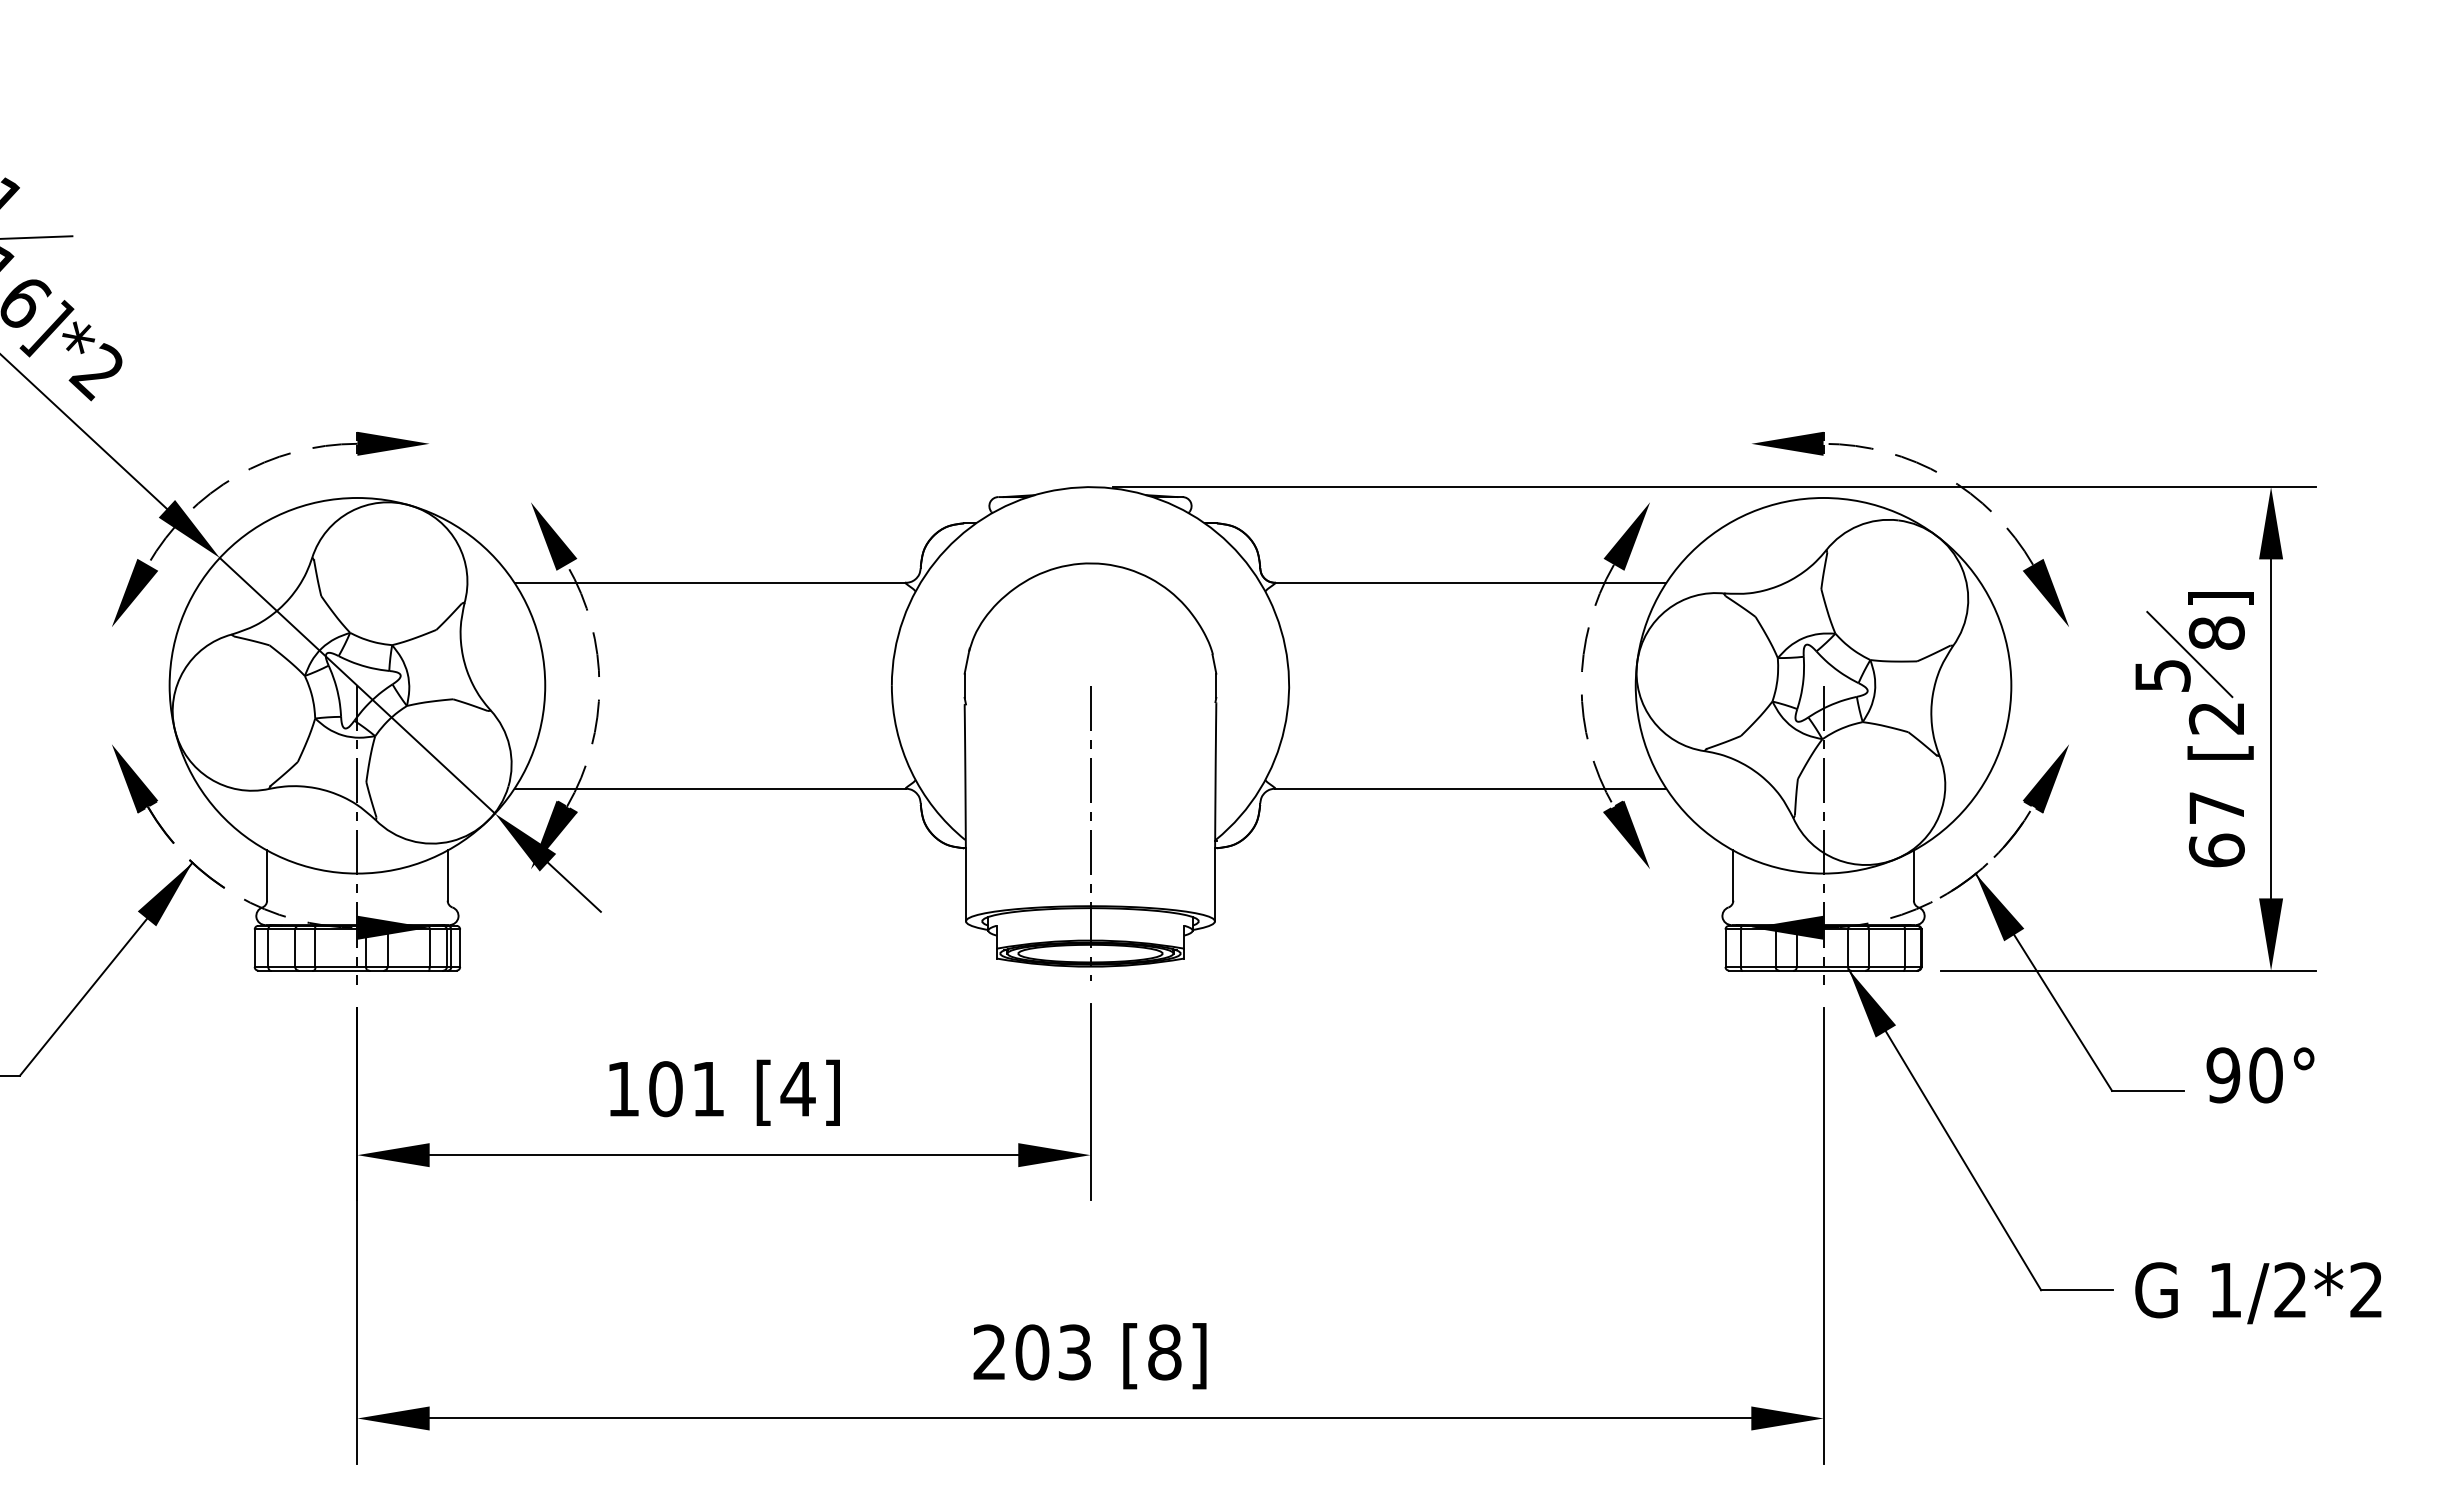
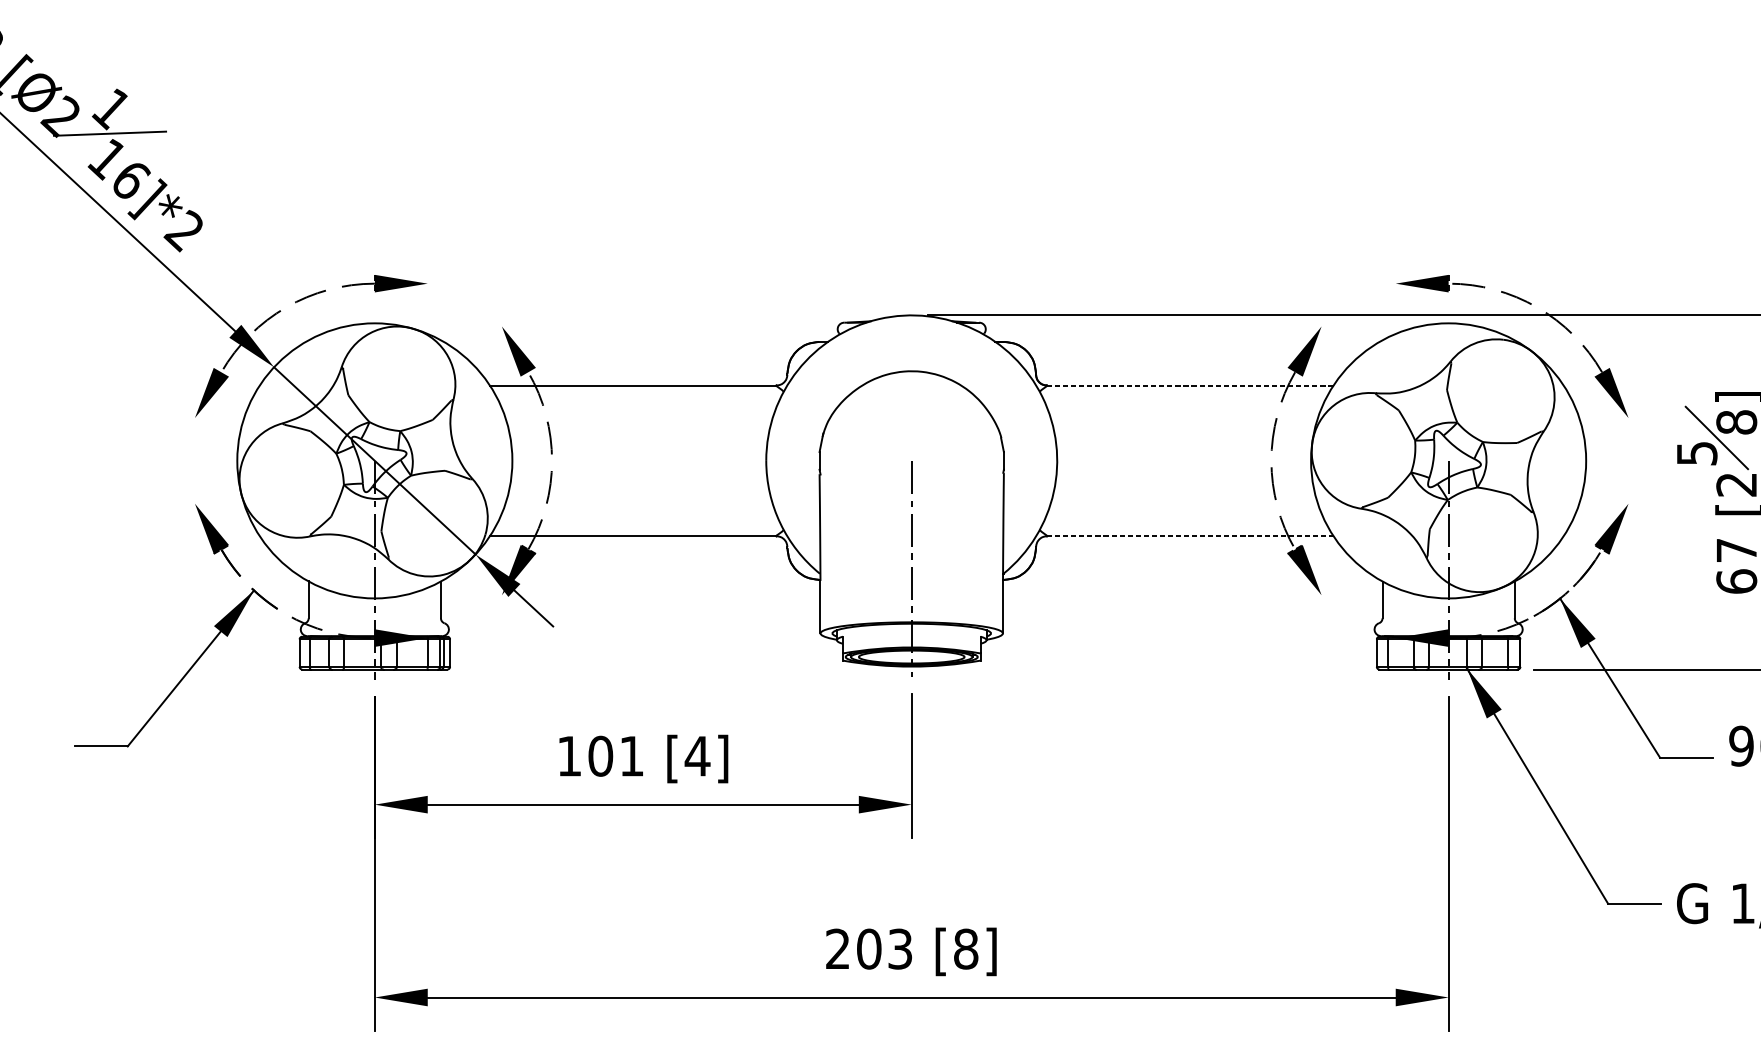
line: (1470, 582) -> (1190, 385), solid -> dashed
line: (1470, 788) -> (1190, 536), solid -> dashed

